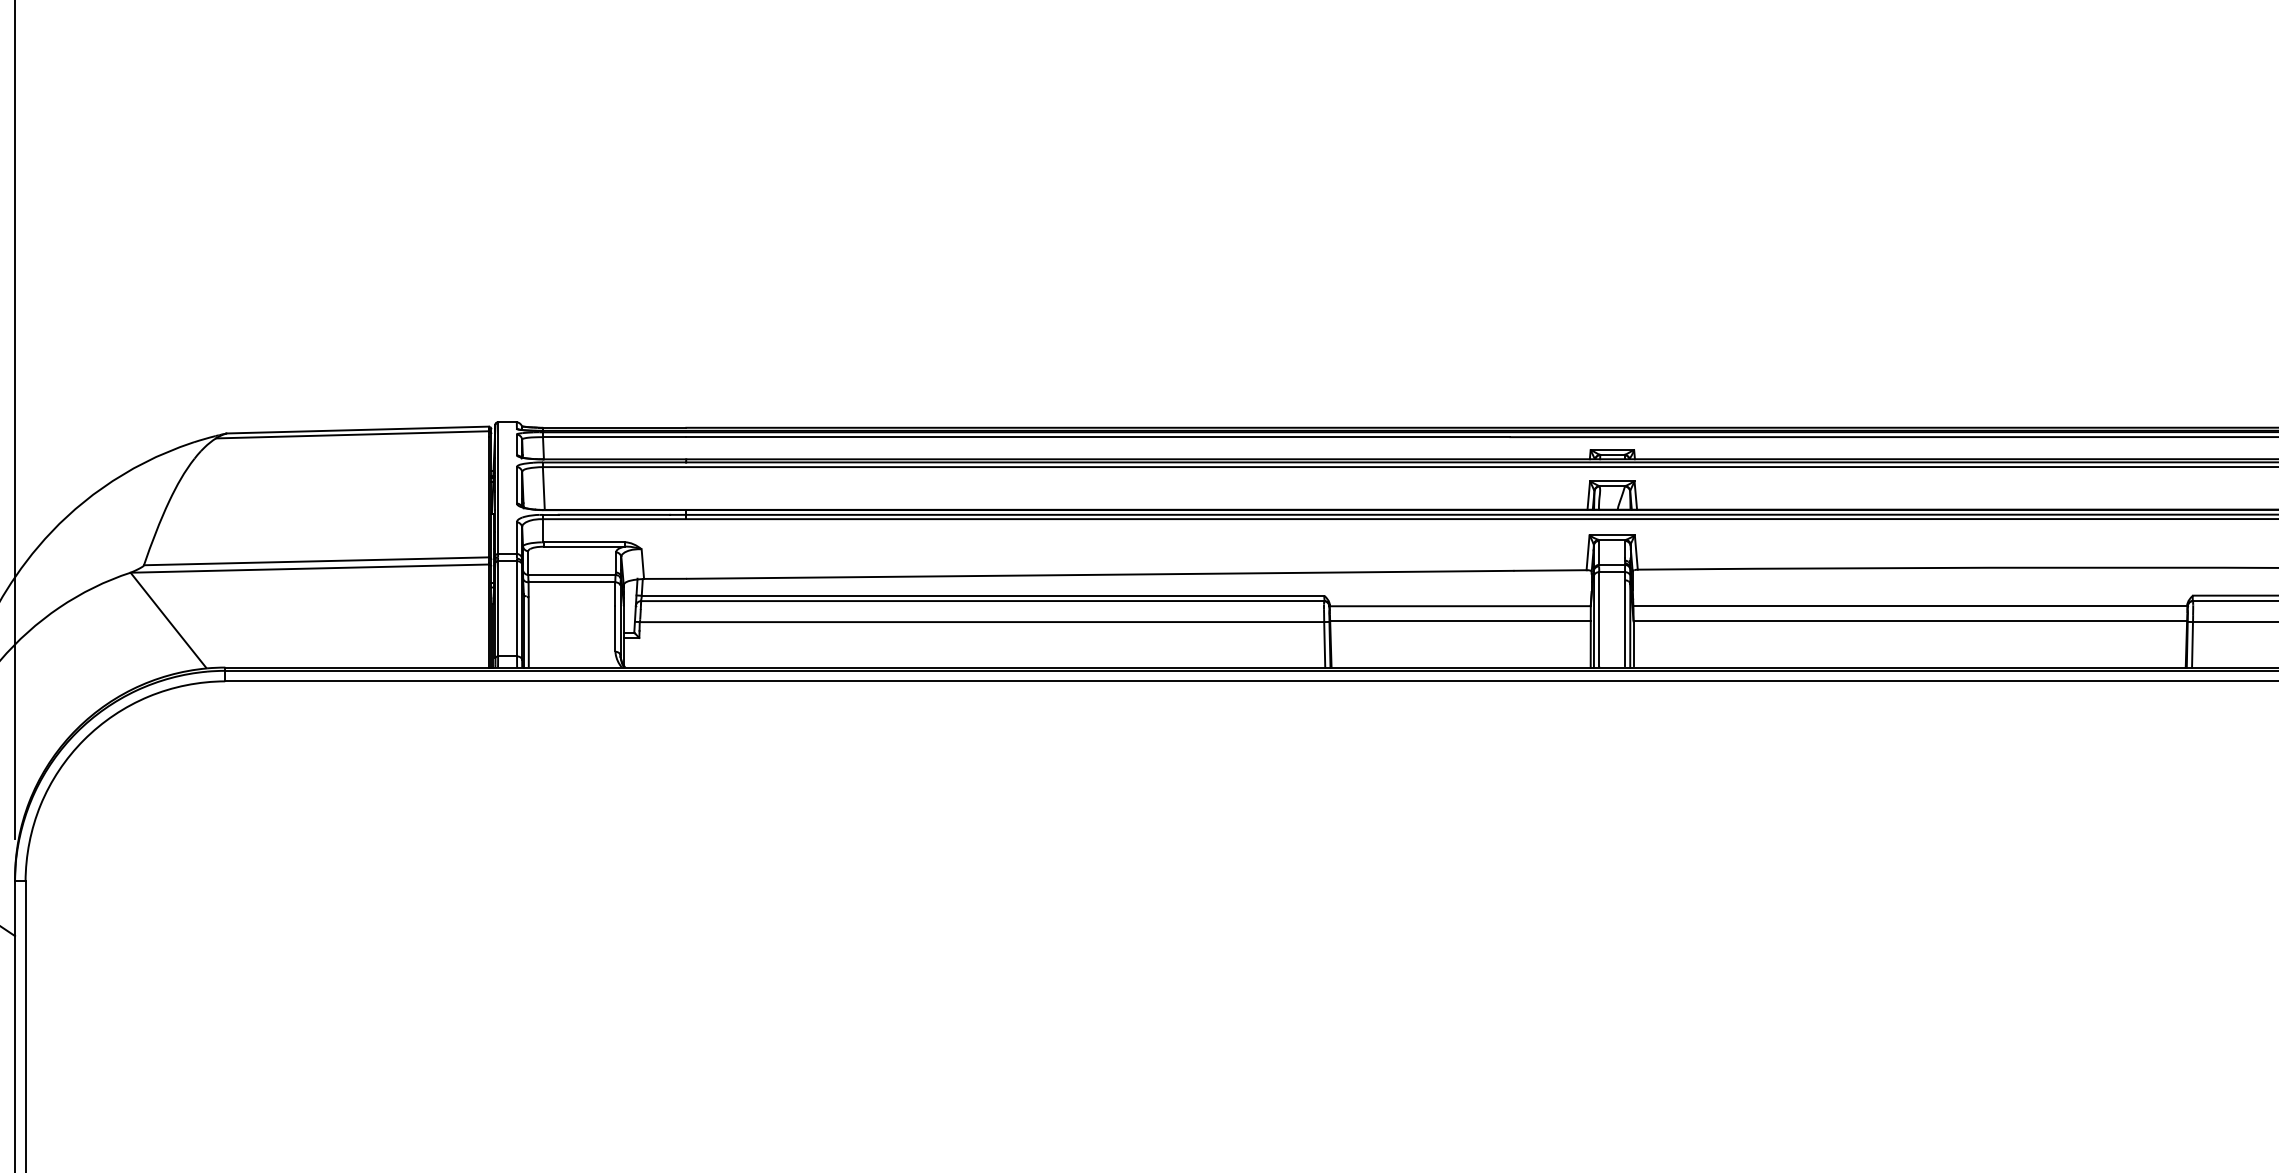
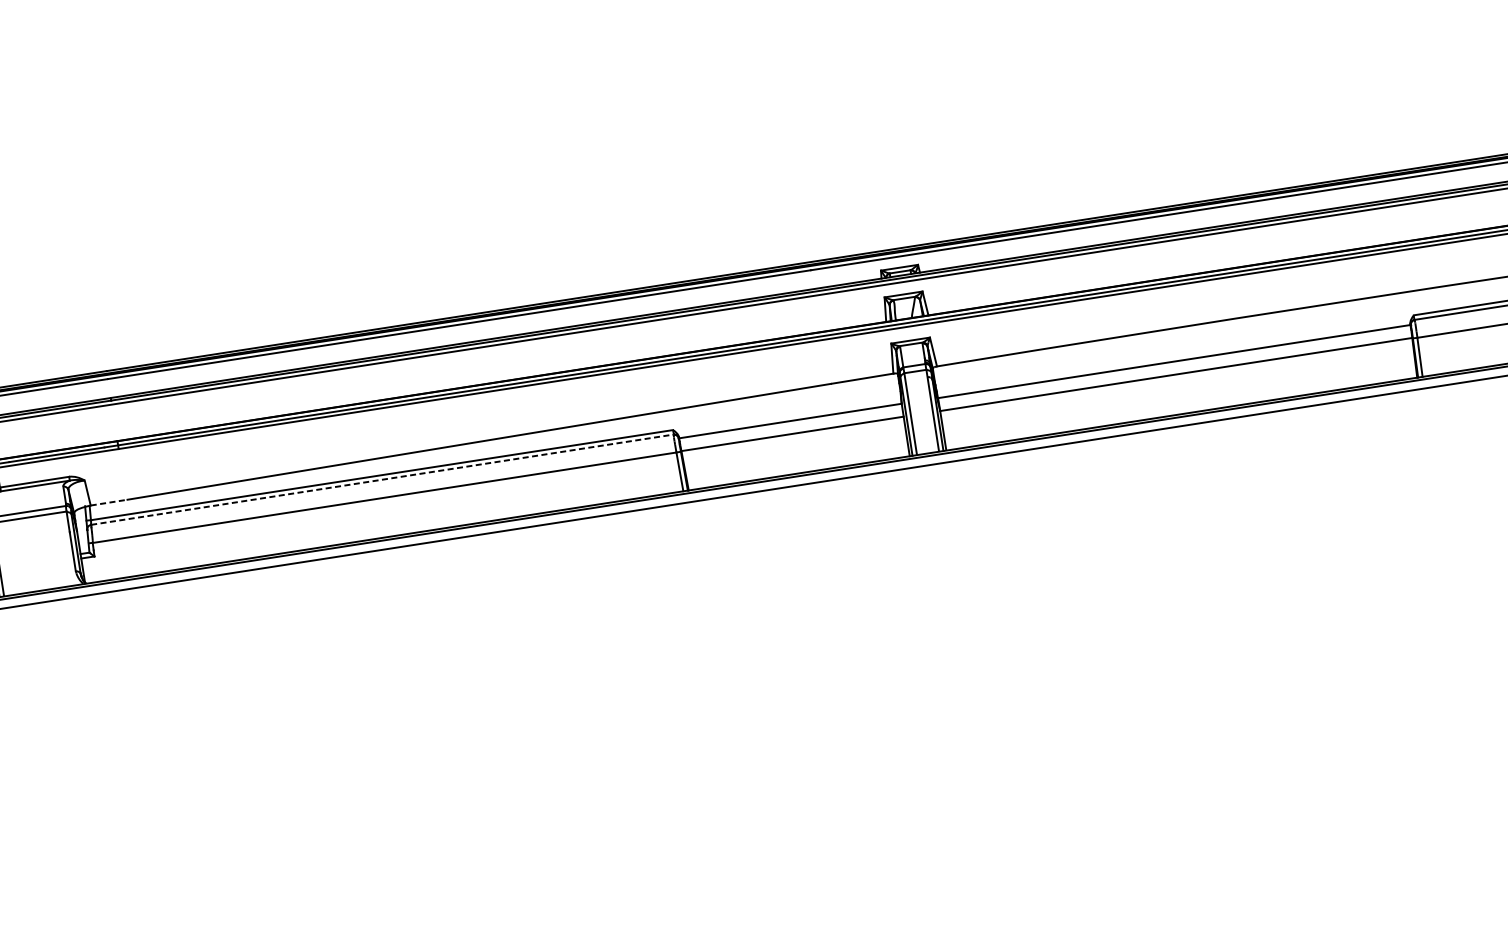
line: (665, 578) -> (108, 502), solid -> dashed
line: (983, 601) -> (383, 479), solid -> dashed

